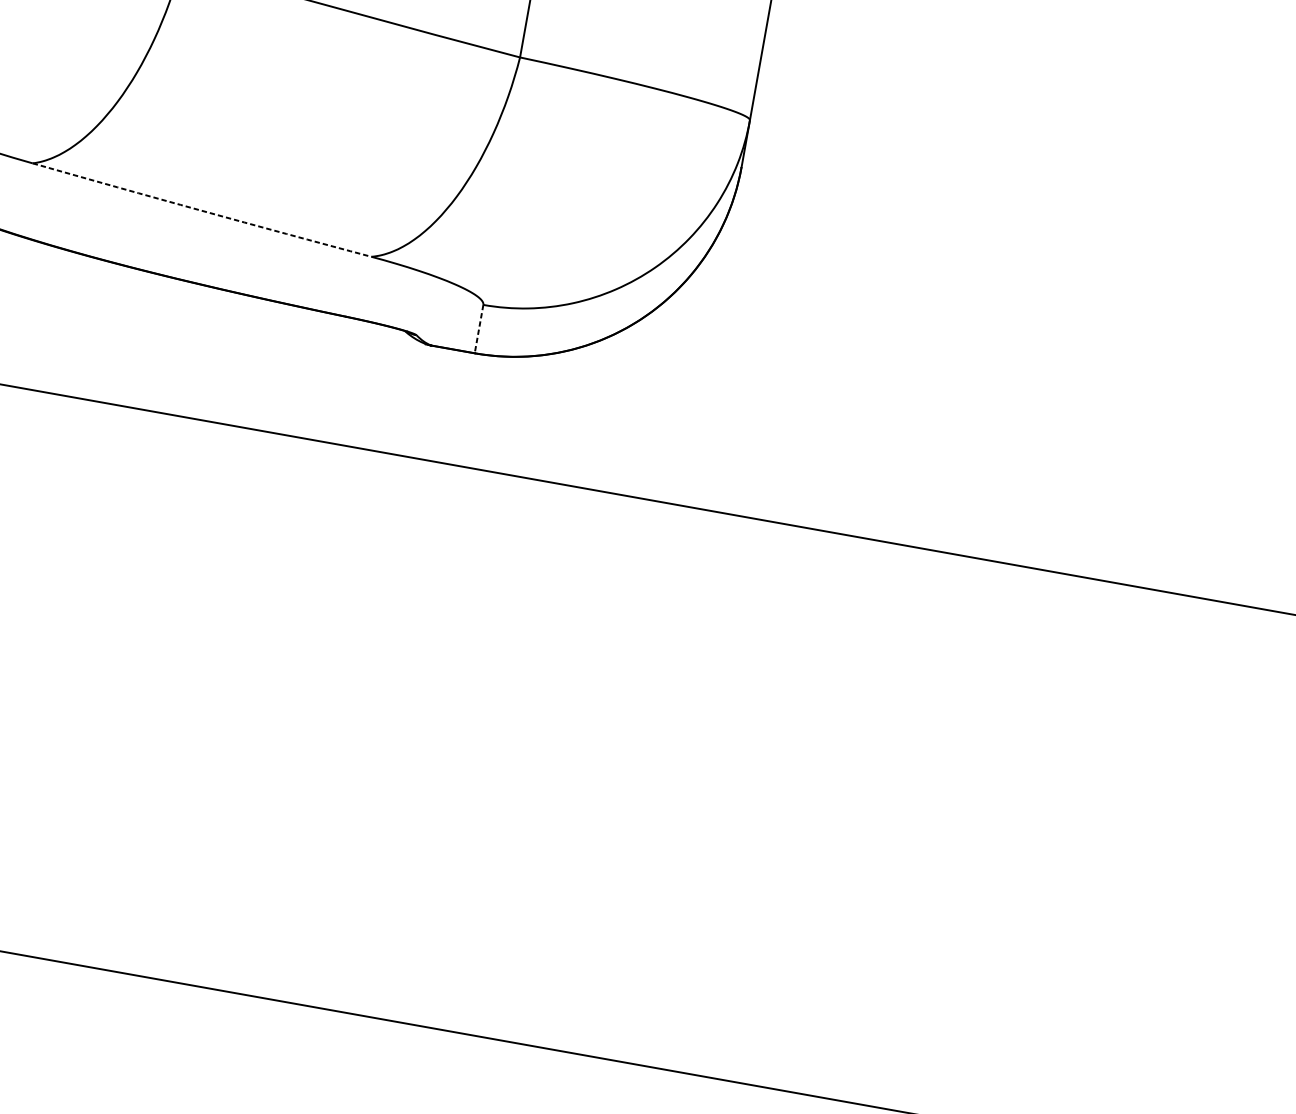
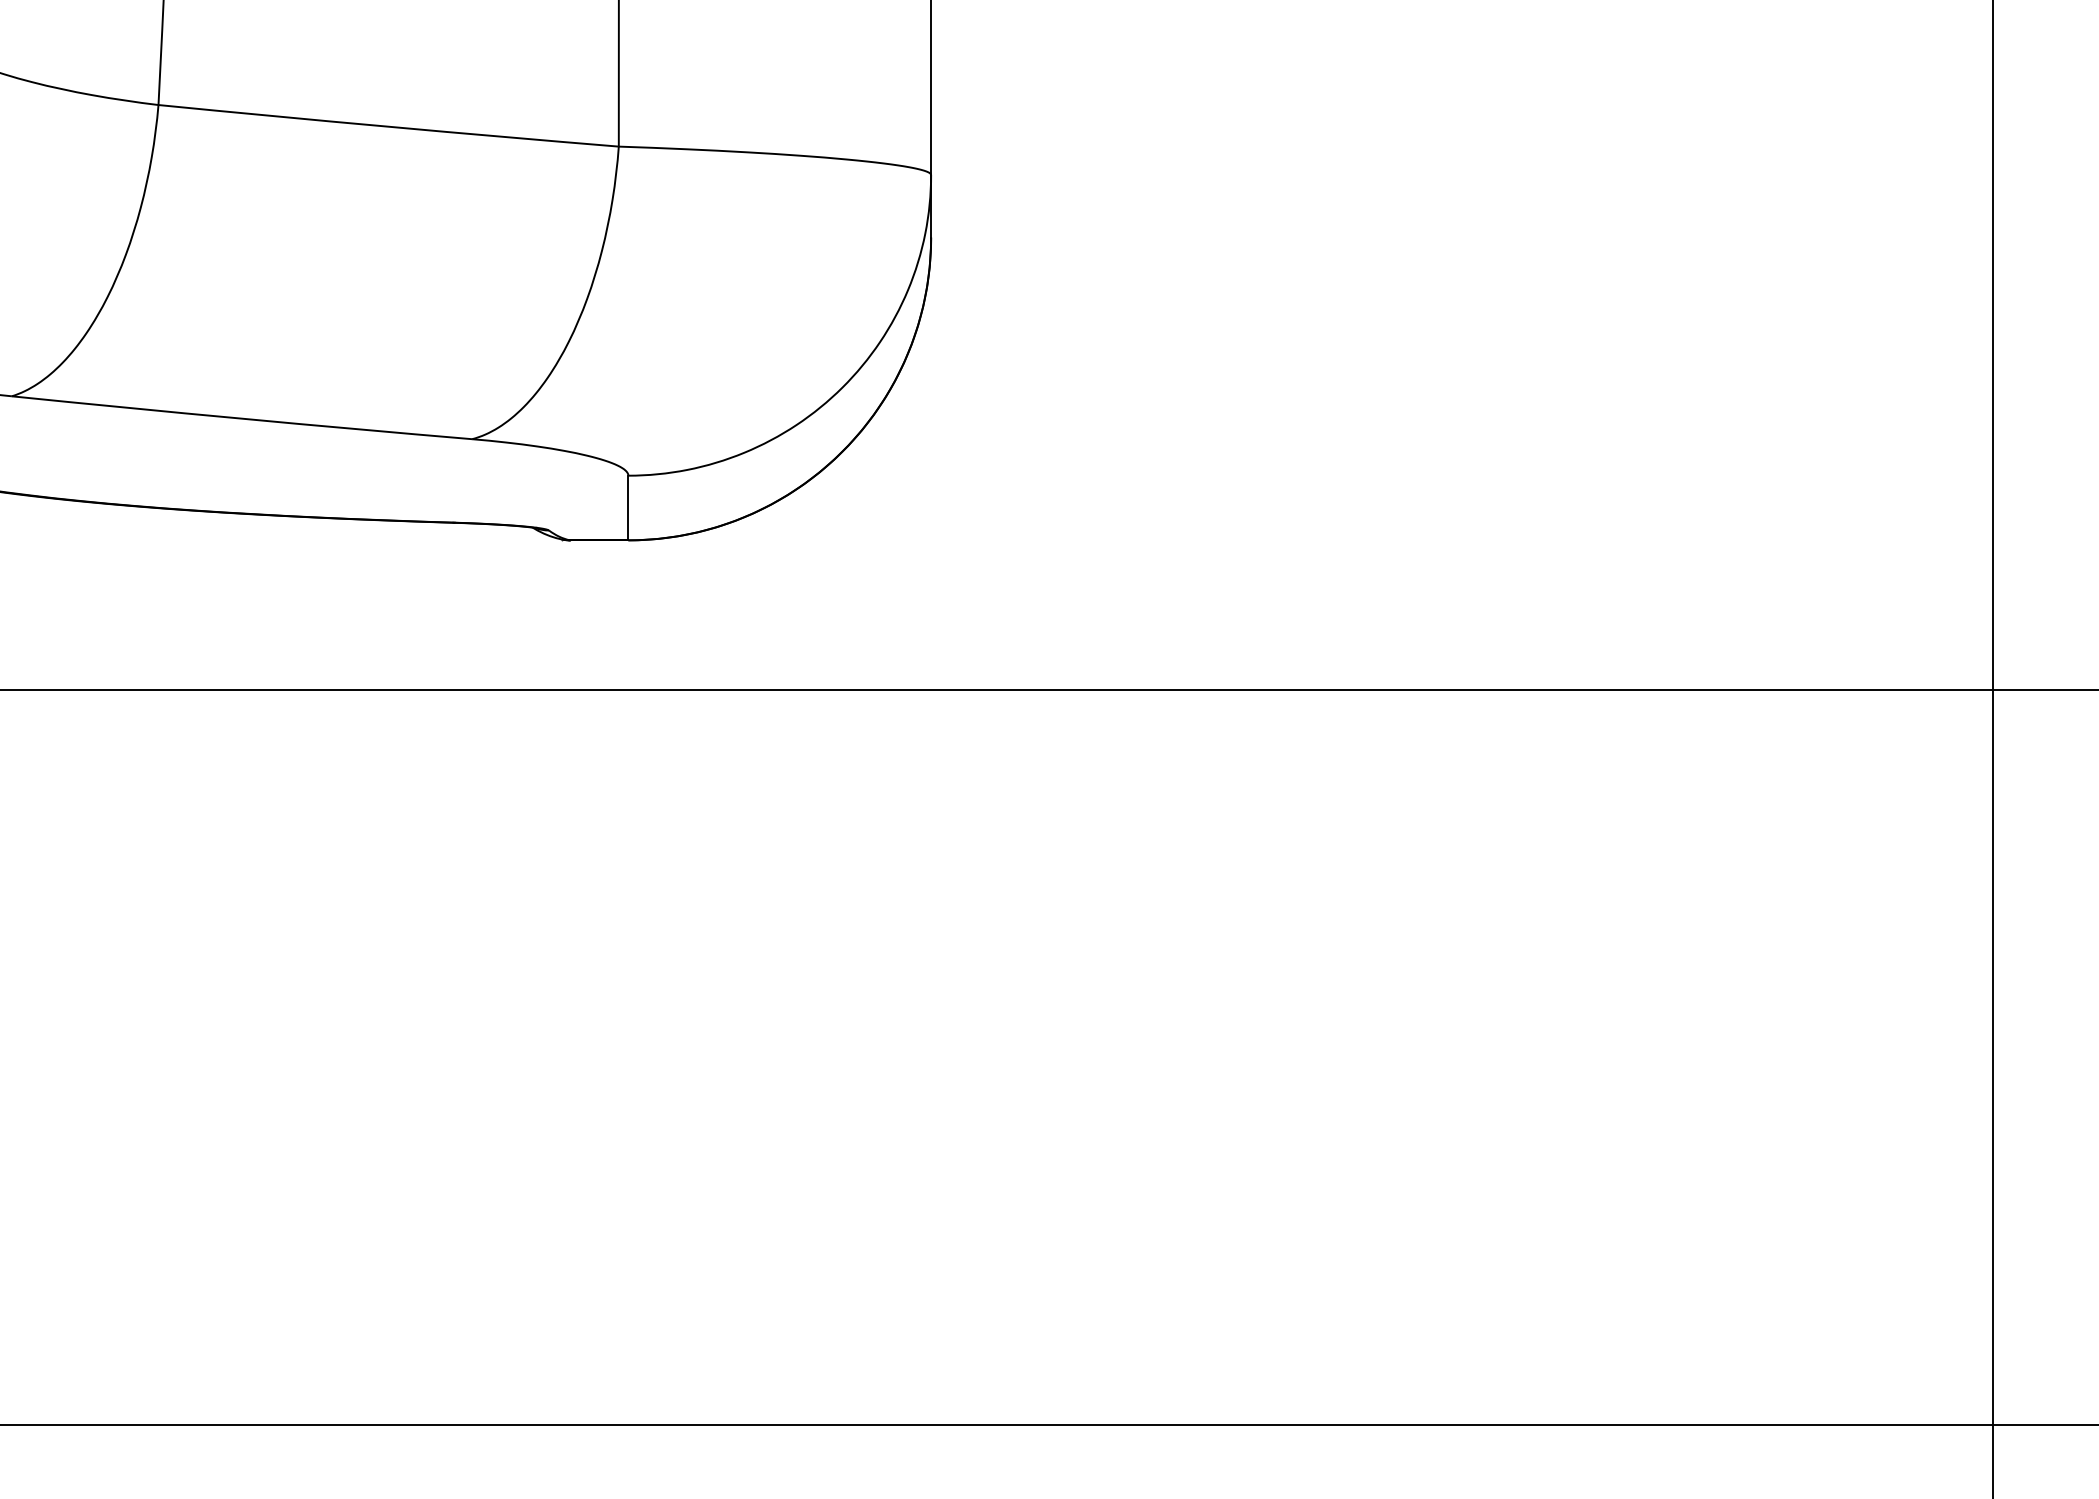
arc: (201, 210) -> (241, 418), dashed -> solid
line: (479, 329) -> (628, 508), dashed -> solid

